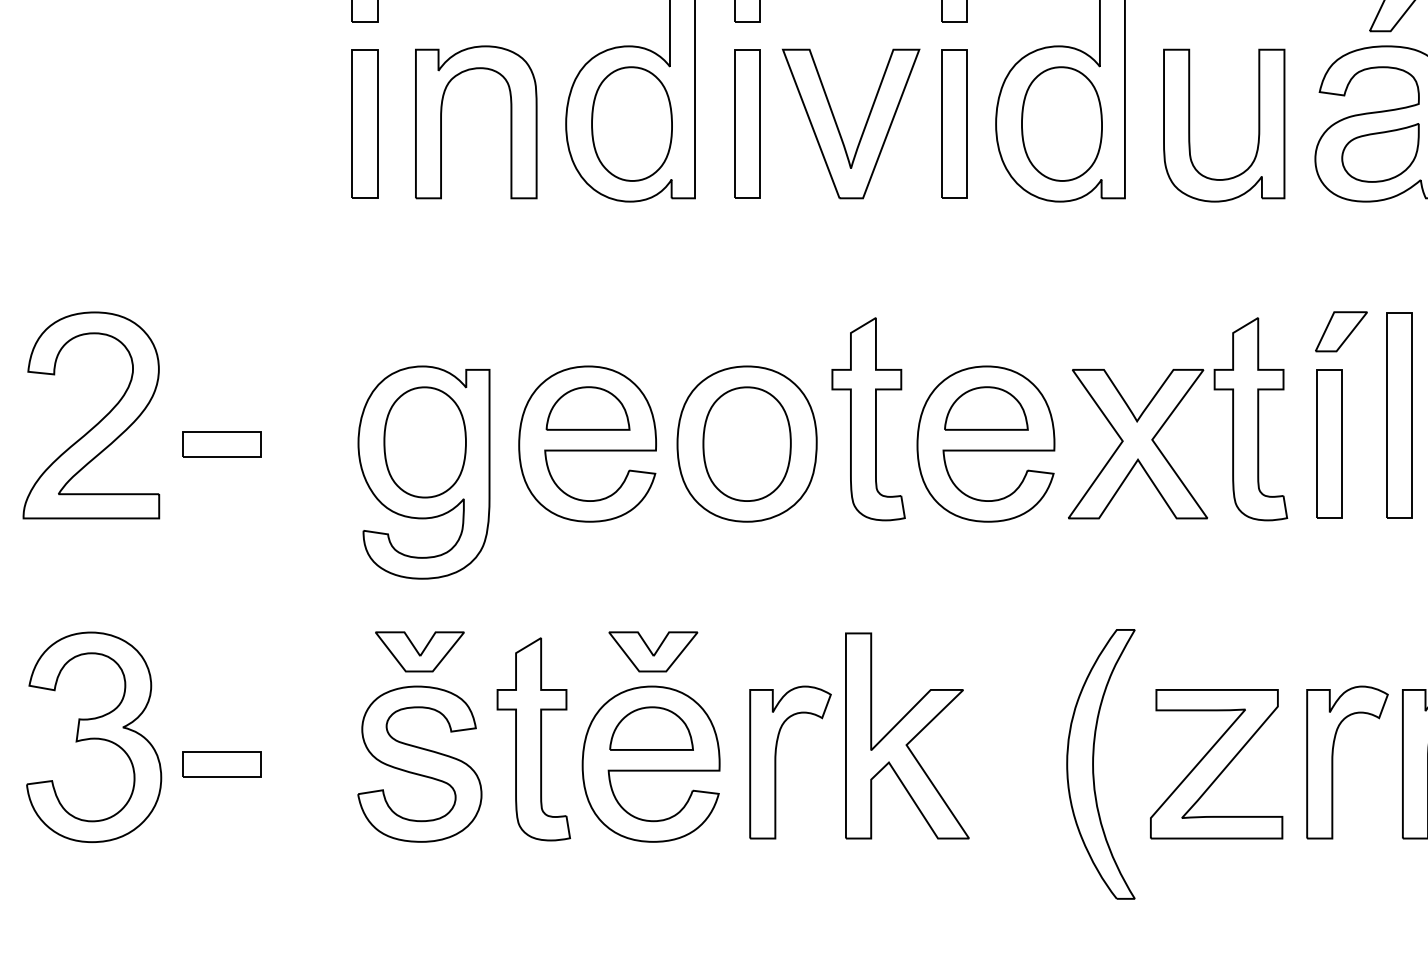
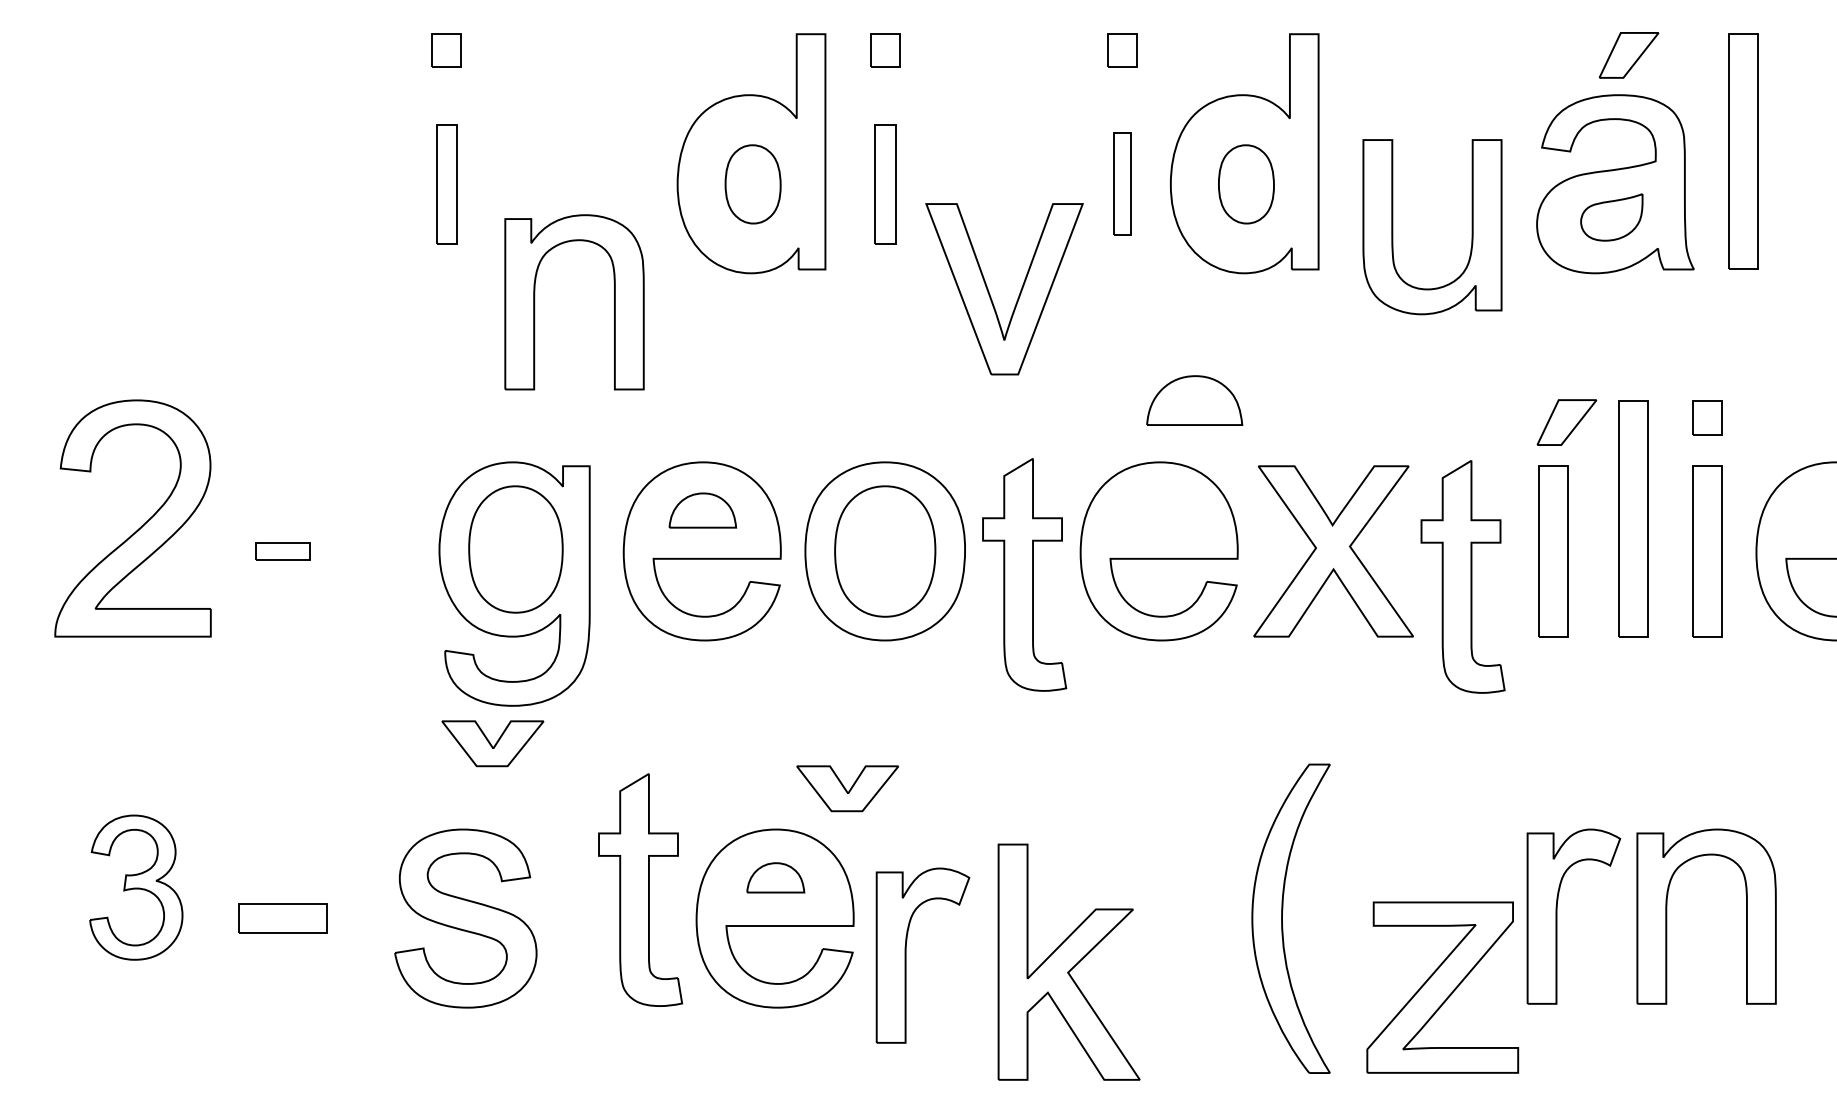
part: (442, 122) -> (535, 302), moved
part: (364, 123) -> (446, 183), size x0.7
part: (747, 123) -> (885, 183), size x0.7
part: (953, 123) -> (1122, 183), size x0.6
part: (631, 124) -> (752, 184), size x0.6
part: (1062, 124) -> (1246, 184), size x0.6
part: (1190, 125) -> (1393, 227), moved
part: (838, 128) -> (990, 294), moved
part: (1380, 152) -> (1611, 217), size x0.7
part: (587, 408) -> (702, 510), size x0.7
part: (986, 408) -> (1194, 400), moved
part: (868, 418) -> (1024, 574), moved
part: (1250, 418) -> (1462, 576), moved
part: (221, 444) -> (282, 551), size x0.6
part: (419, 651) -> (492, 743), moved
part: (653, 651) -> (847, 788), moved
part: (651, 728) -> (775, 877), size x0.6
part: (906, 735) -> (1068, 961), moved
part: (94, 737) -> (136, 887), size x0.6
part: (776, 762) -> (906, 955), moved
part: (419, 764) -> (465, 918), moved
part: (1216, 764) -> (1442, 987), moved

